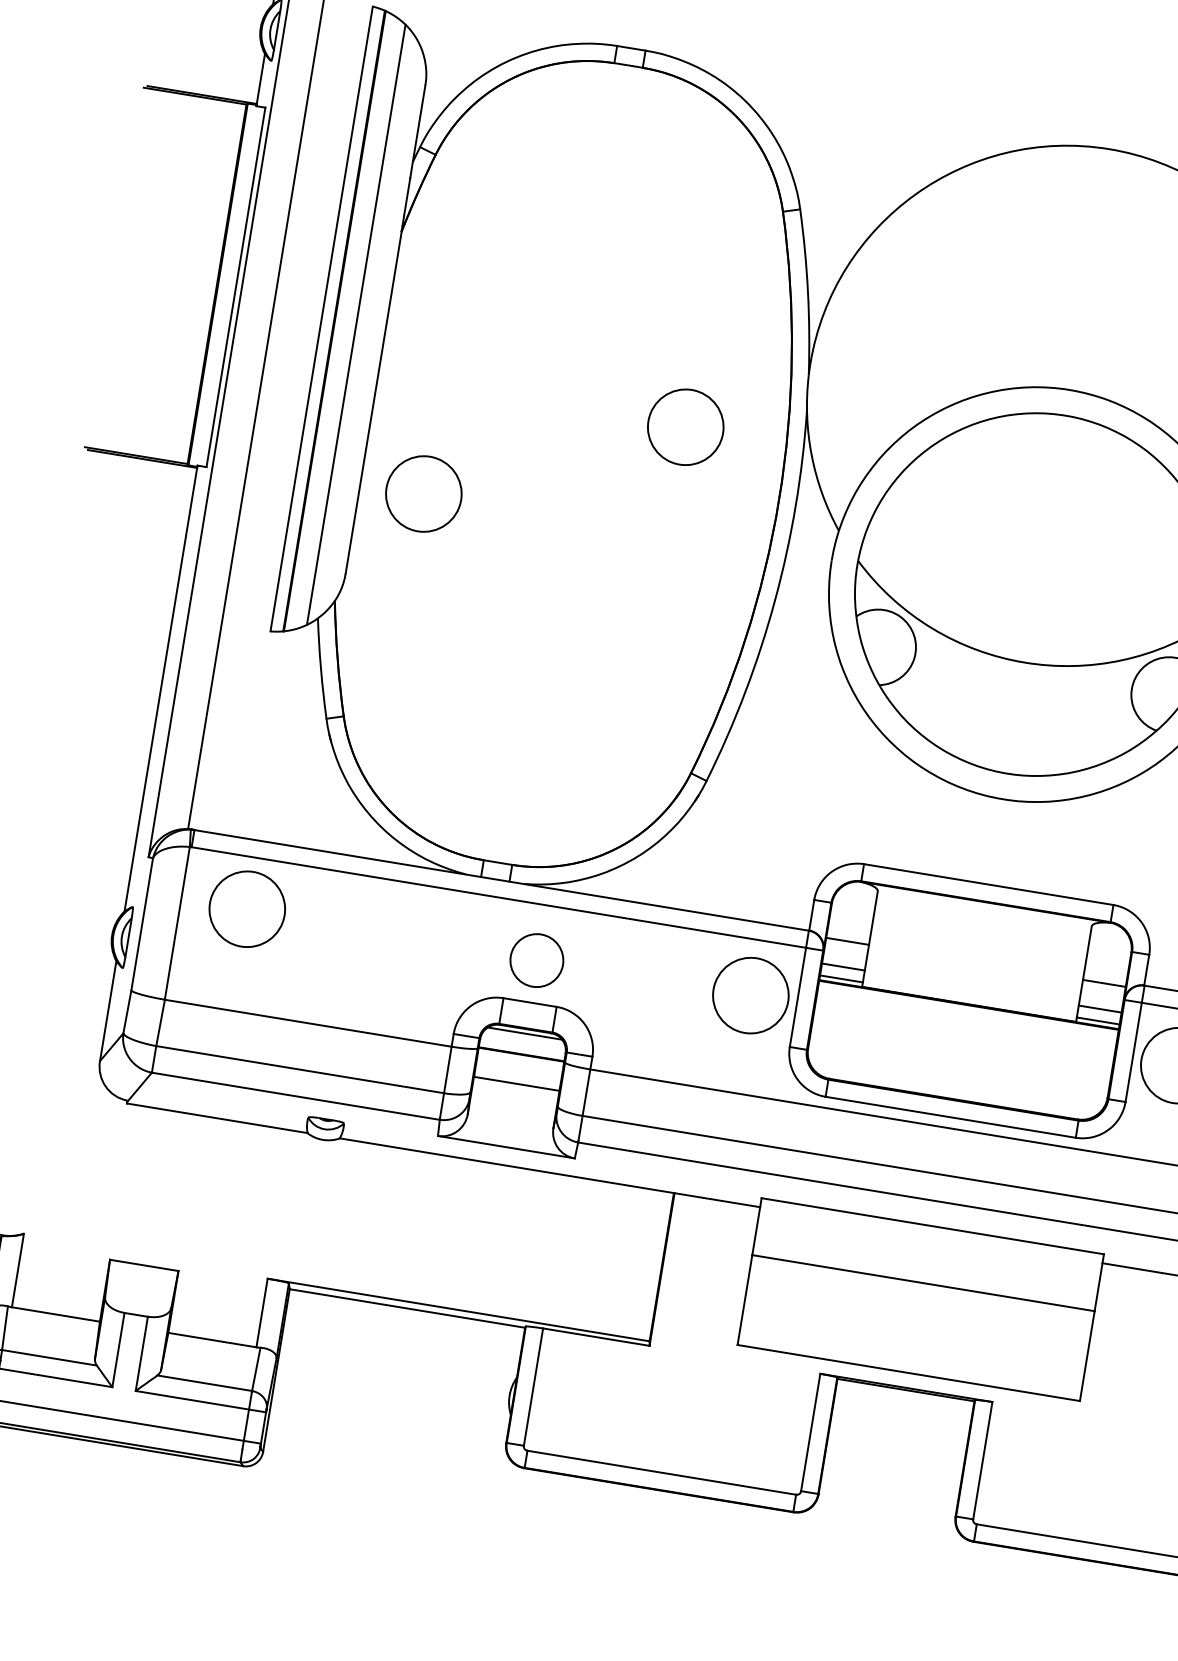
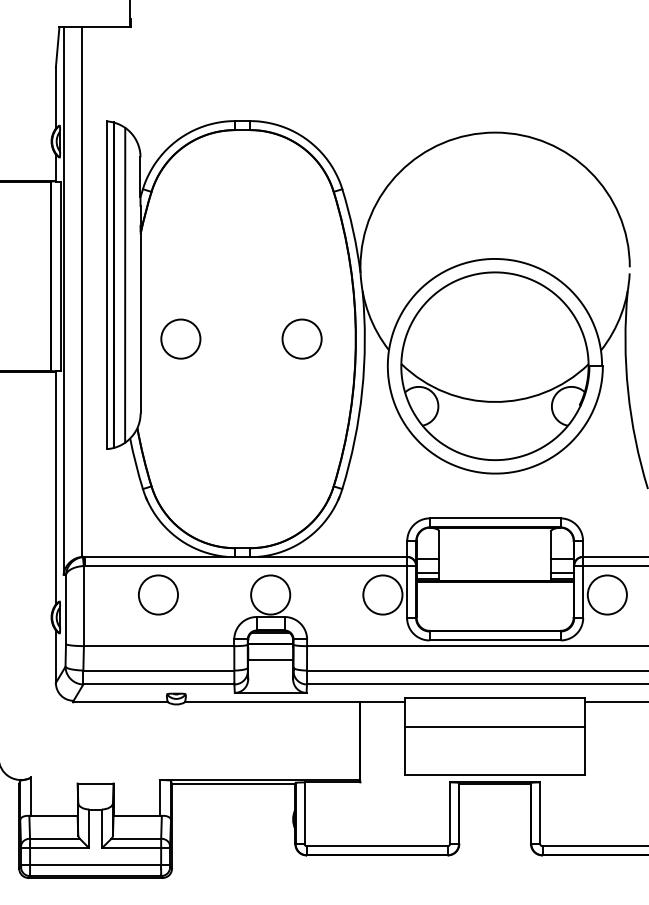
circle: (684, 425) -> (301, 338), moved
circle: (423, 492) -> (180, 338), moved
circle: (247, 908) -> (158, 594), moved
circle: (536, 959) -> (270, 594), size x1.43

